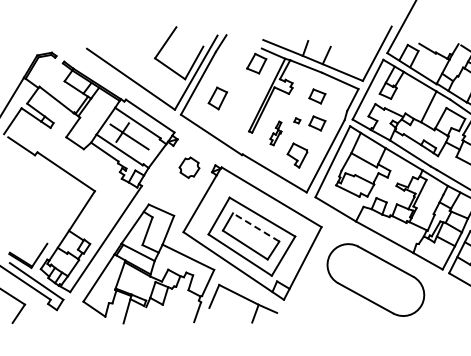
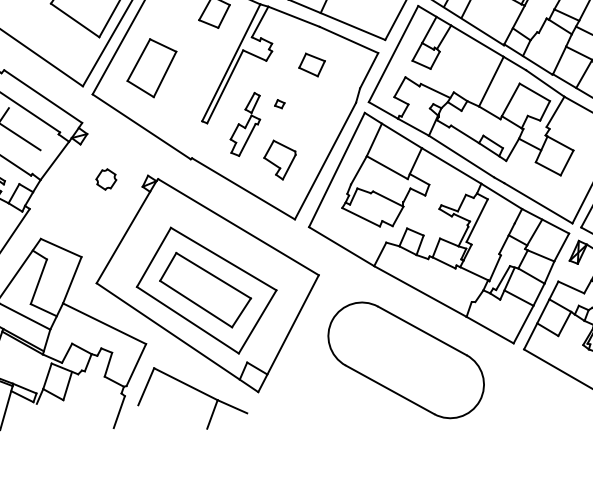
part: (217, 98) -> (151, 68), size x1.67
part: (317, 123) -> (312, 108), removed
part: (275, 133) -> (244, 124), size x1.67
part: (189, 167) -> (106, 179), size x0.62
line: (255, 227) -> (212, 275), dashed -> solid

